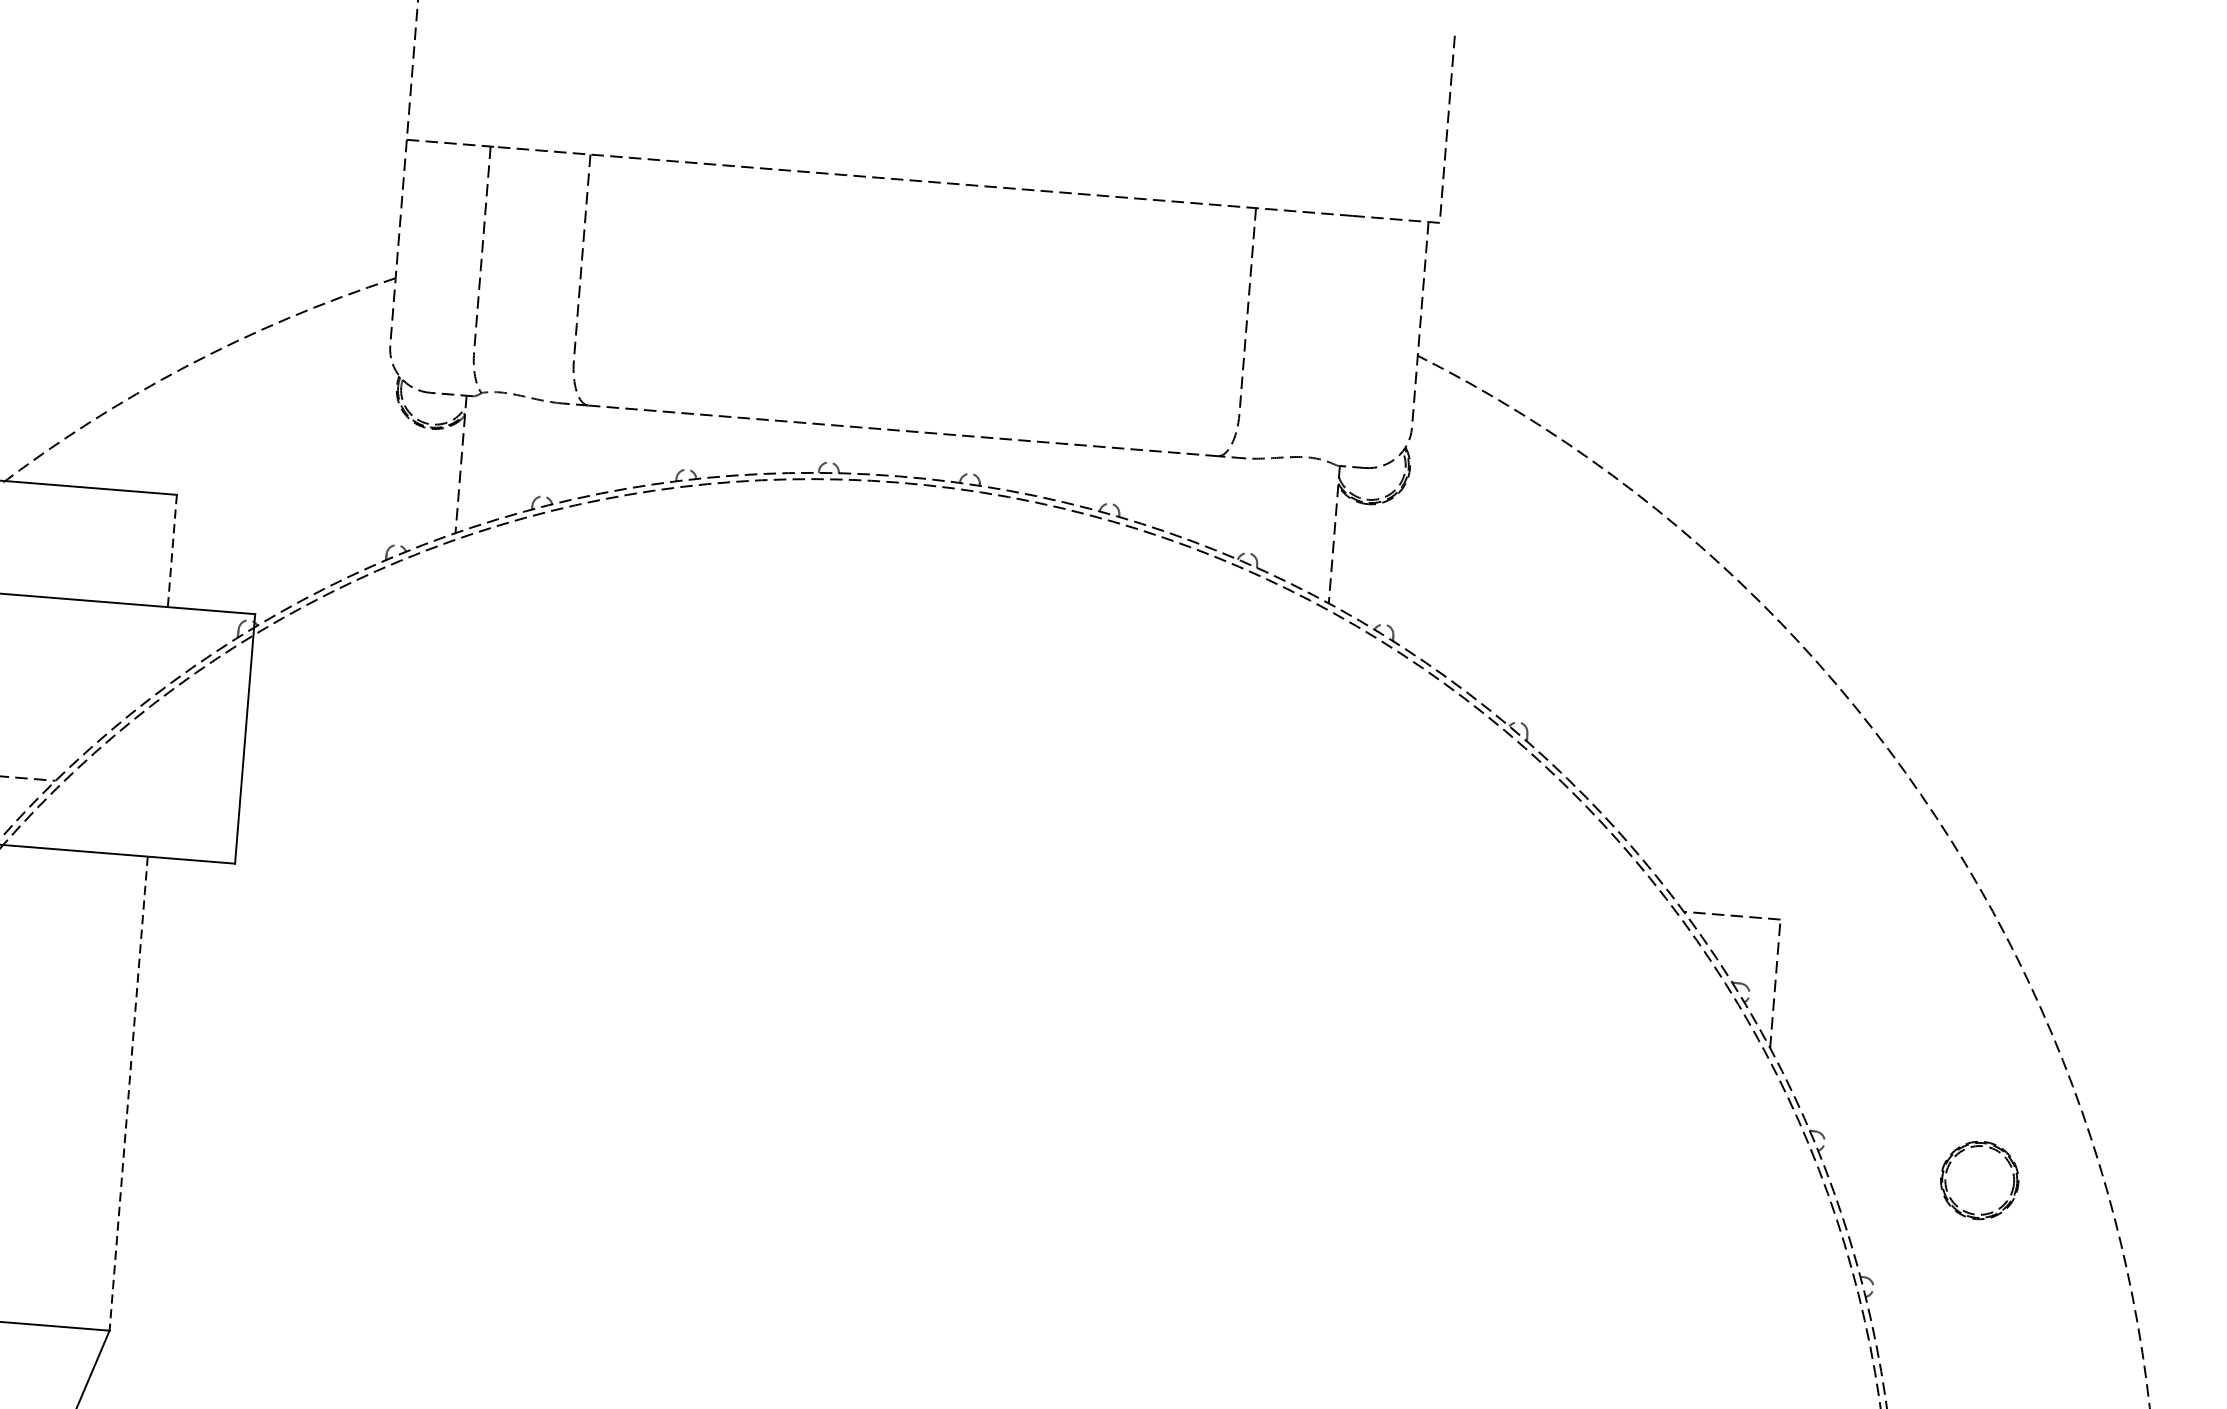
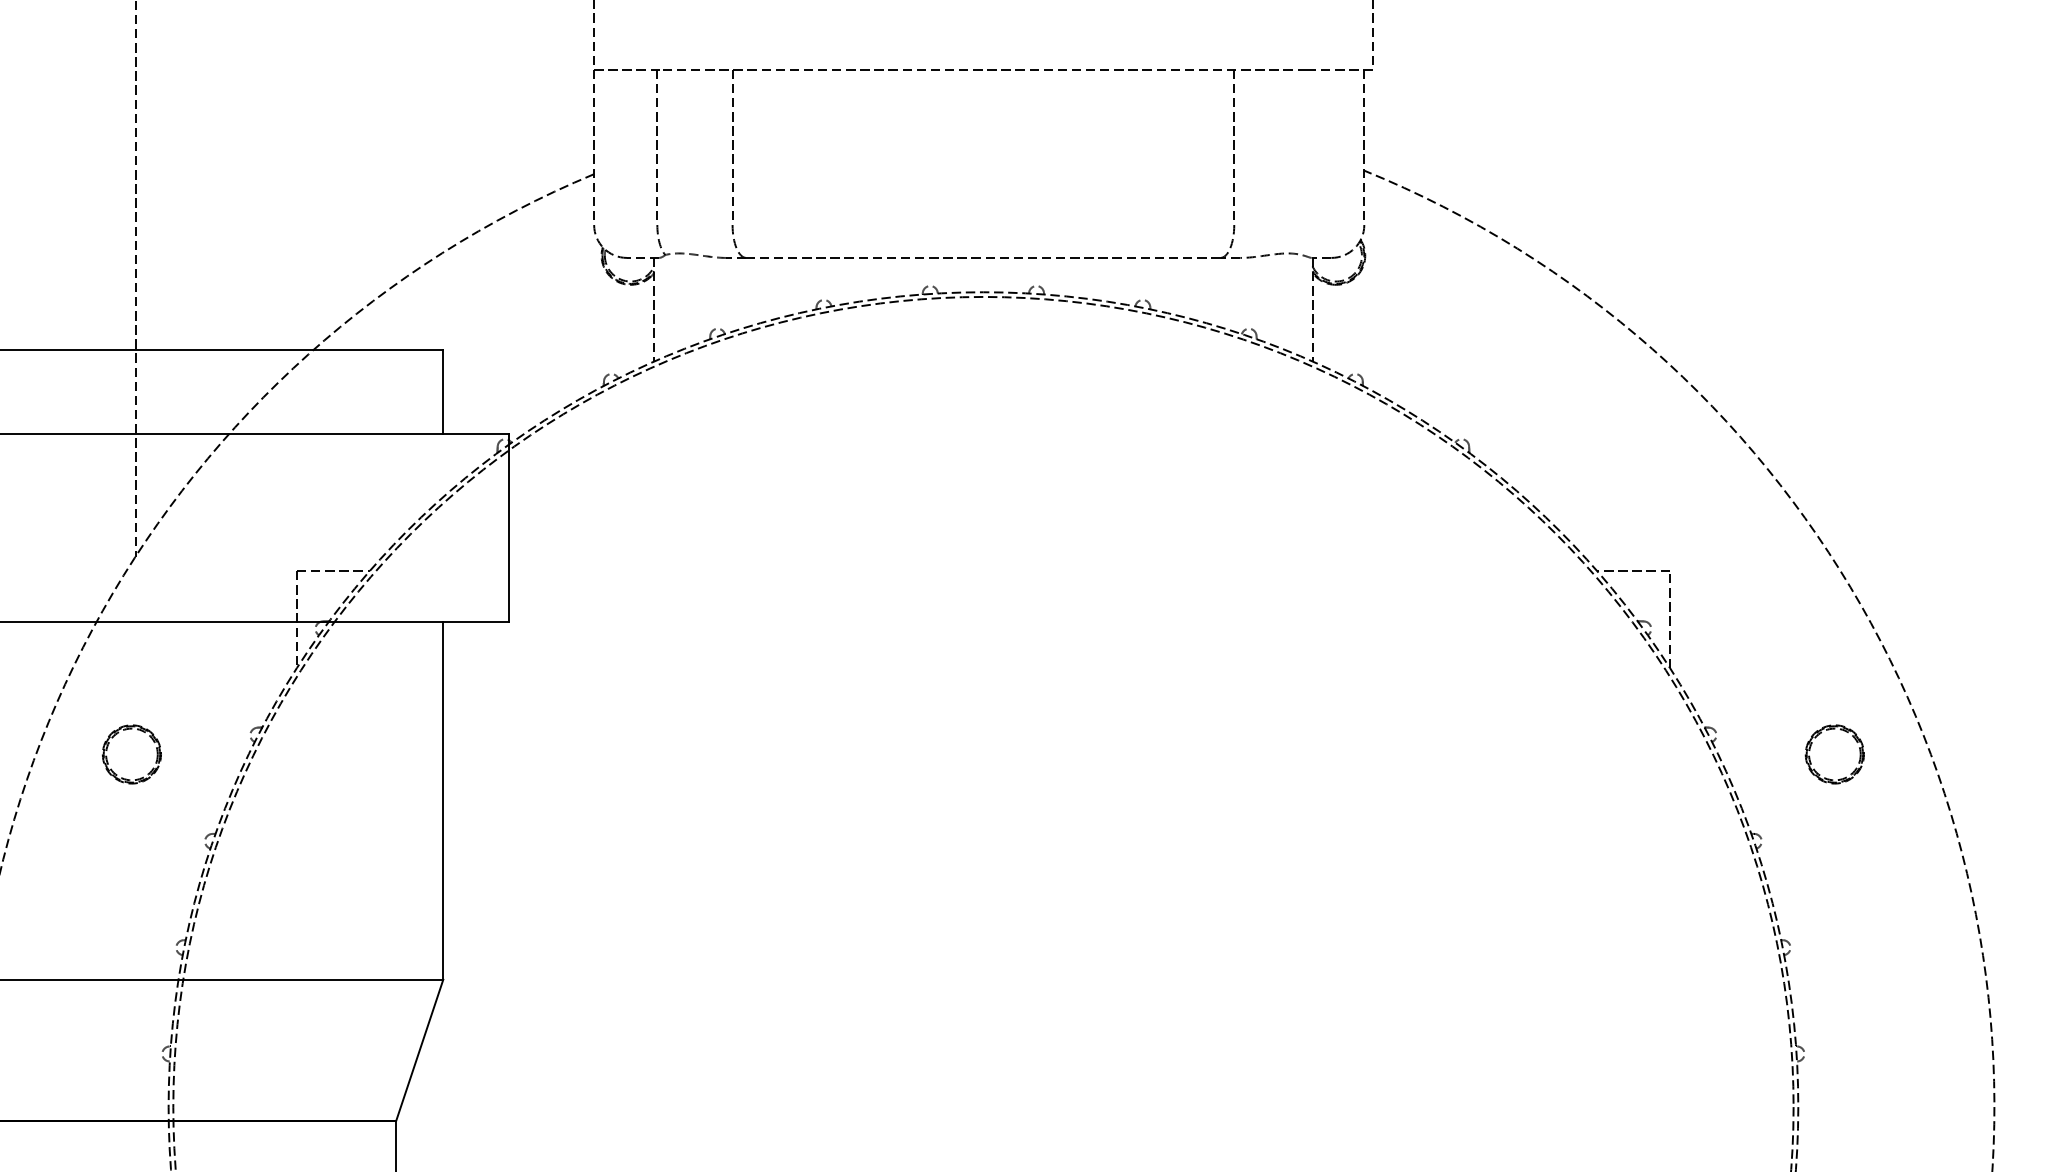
line: (172, 551) -> (443, 392), dashed -> solid
line: (128, 1094) -> (443, 801), dashed -> solid

